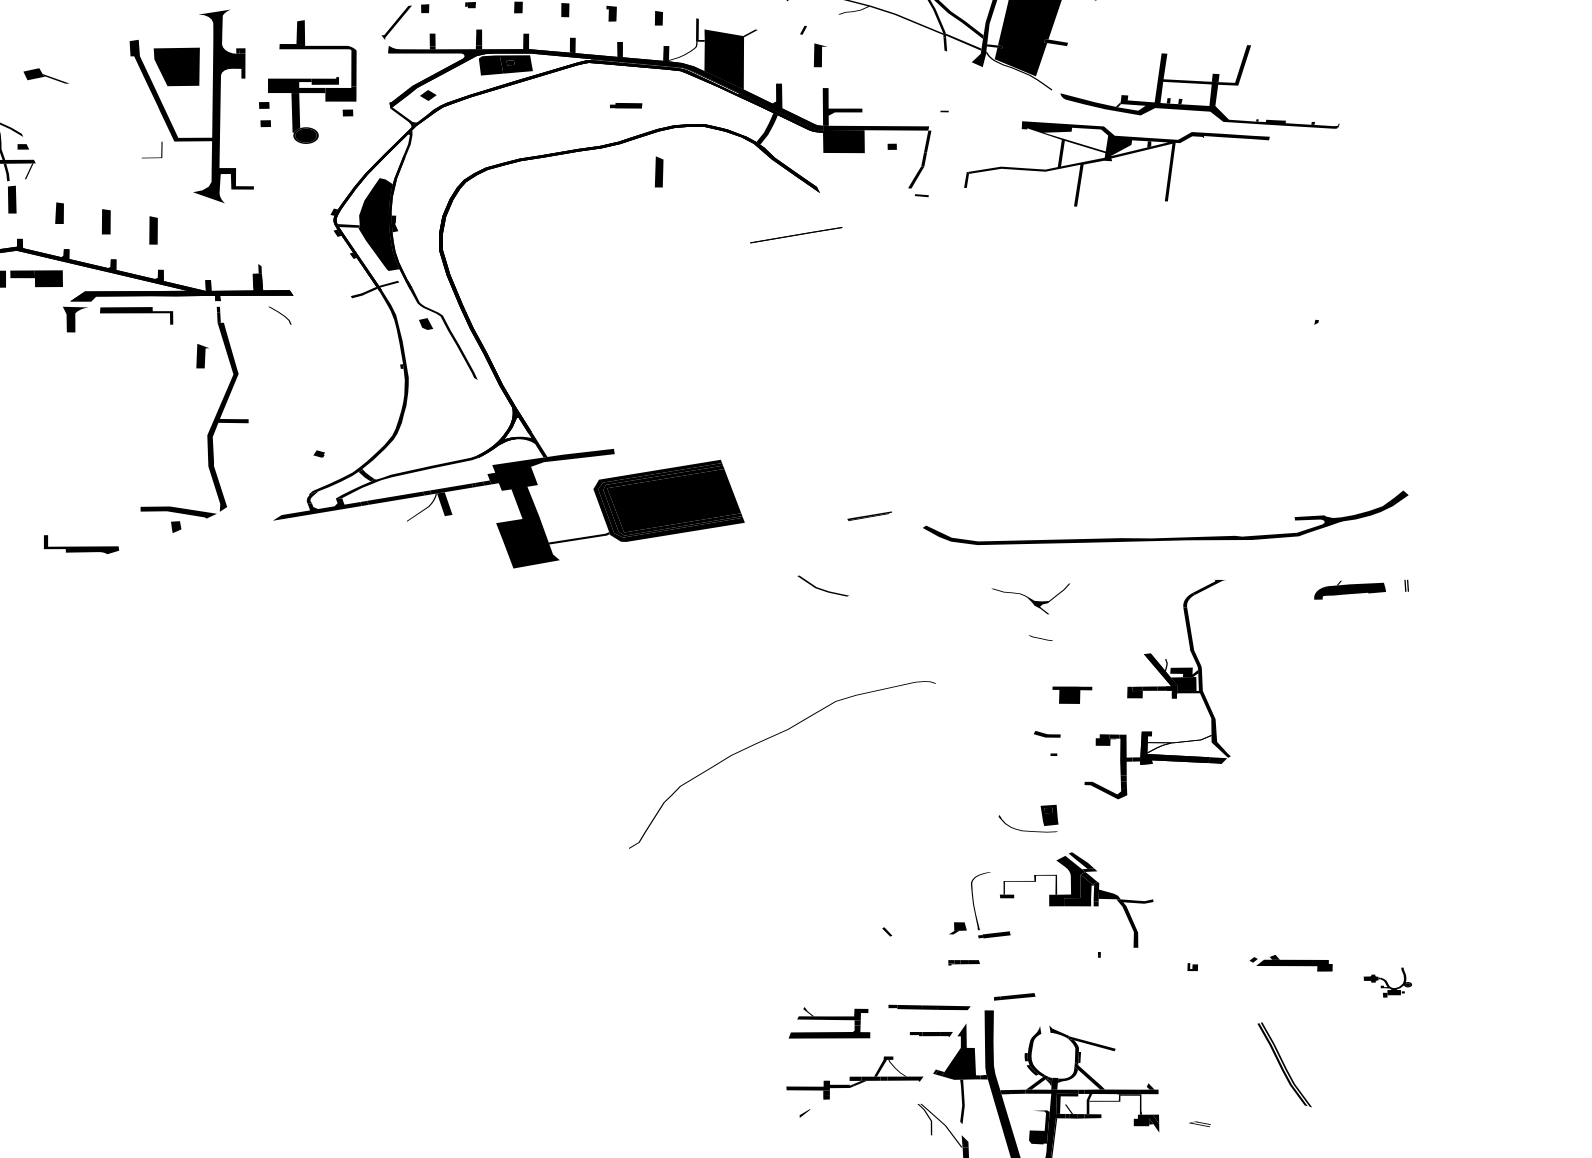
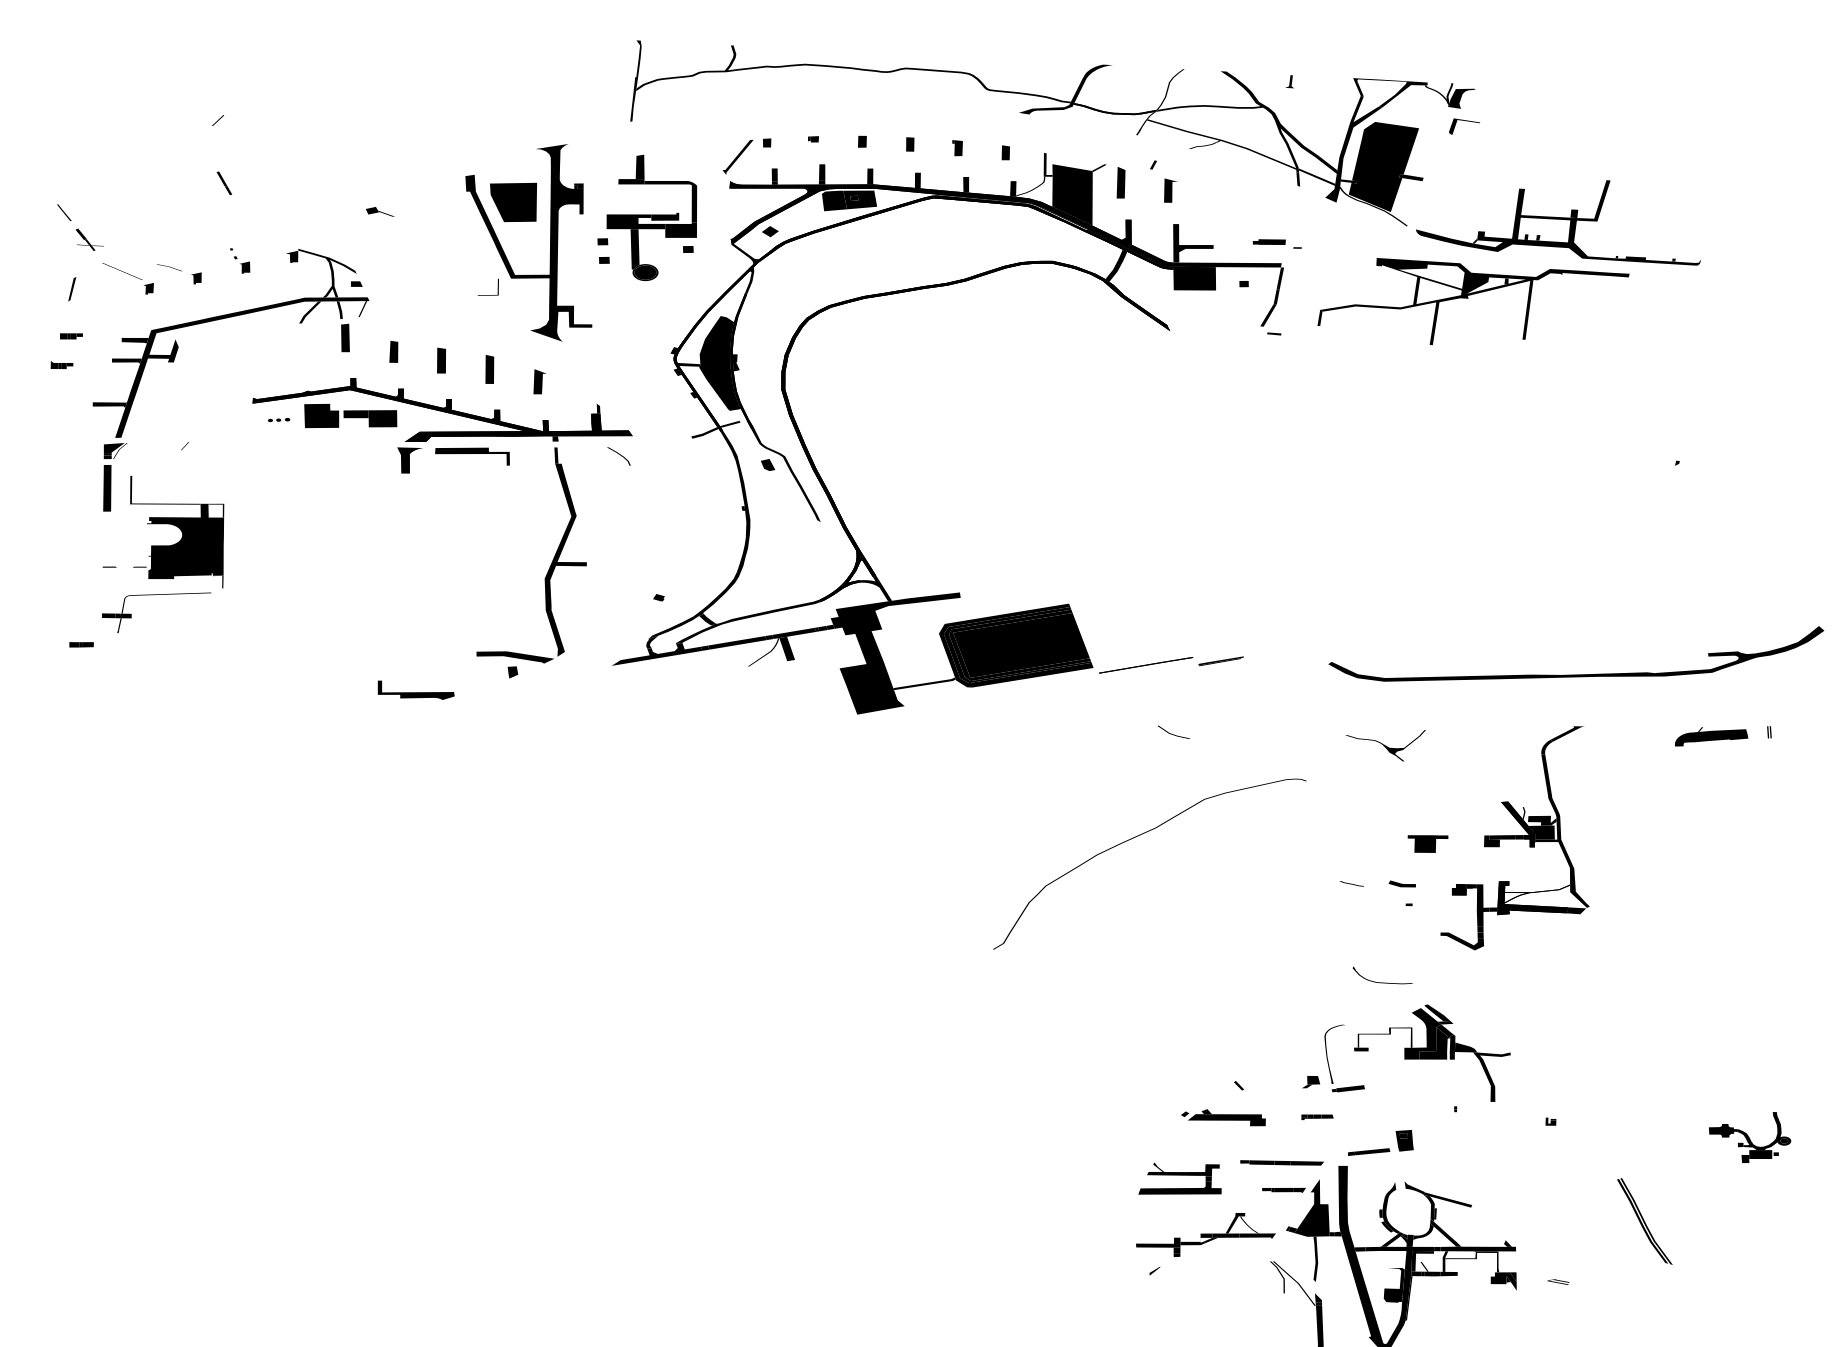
part: (46, 75) -> (380, 211), size x0.62
part: (625, 105) -> (1268, 241), moved
part: (658, 171) -> (1120, 182), moved
line: (796, 235) -> (1146, 665), moved
part: (202, 355) -> (539, 381), moved
part: (1165, 537) -> (1576, 674), moved
part: (824, 585) -> (1174, 731), size x0.62
part: (1040, 637) -> (1351, 883), moved
part: (769, 738) -> (1136, 837), moved
part: (1049, 815) -> (1404, 1140), moved
part: (1291, 963) -> (1223, 1117), moved
part: (1388, 982) -> (1750, 1137), size x1.67

